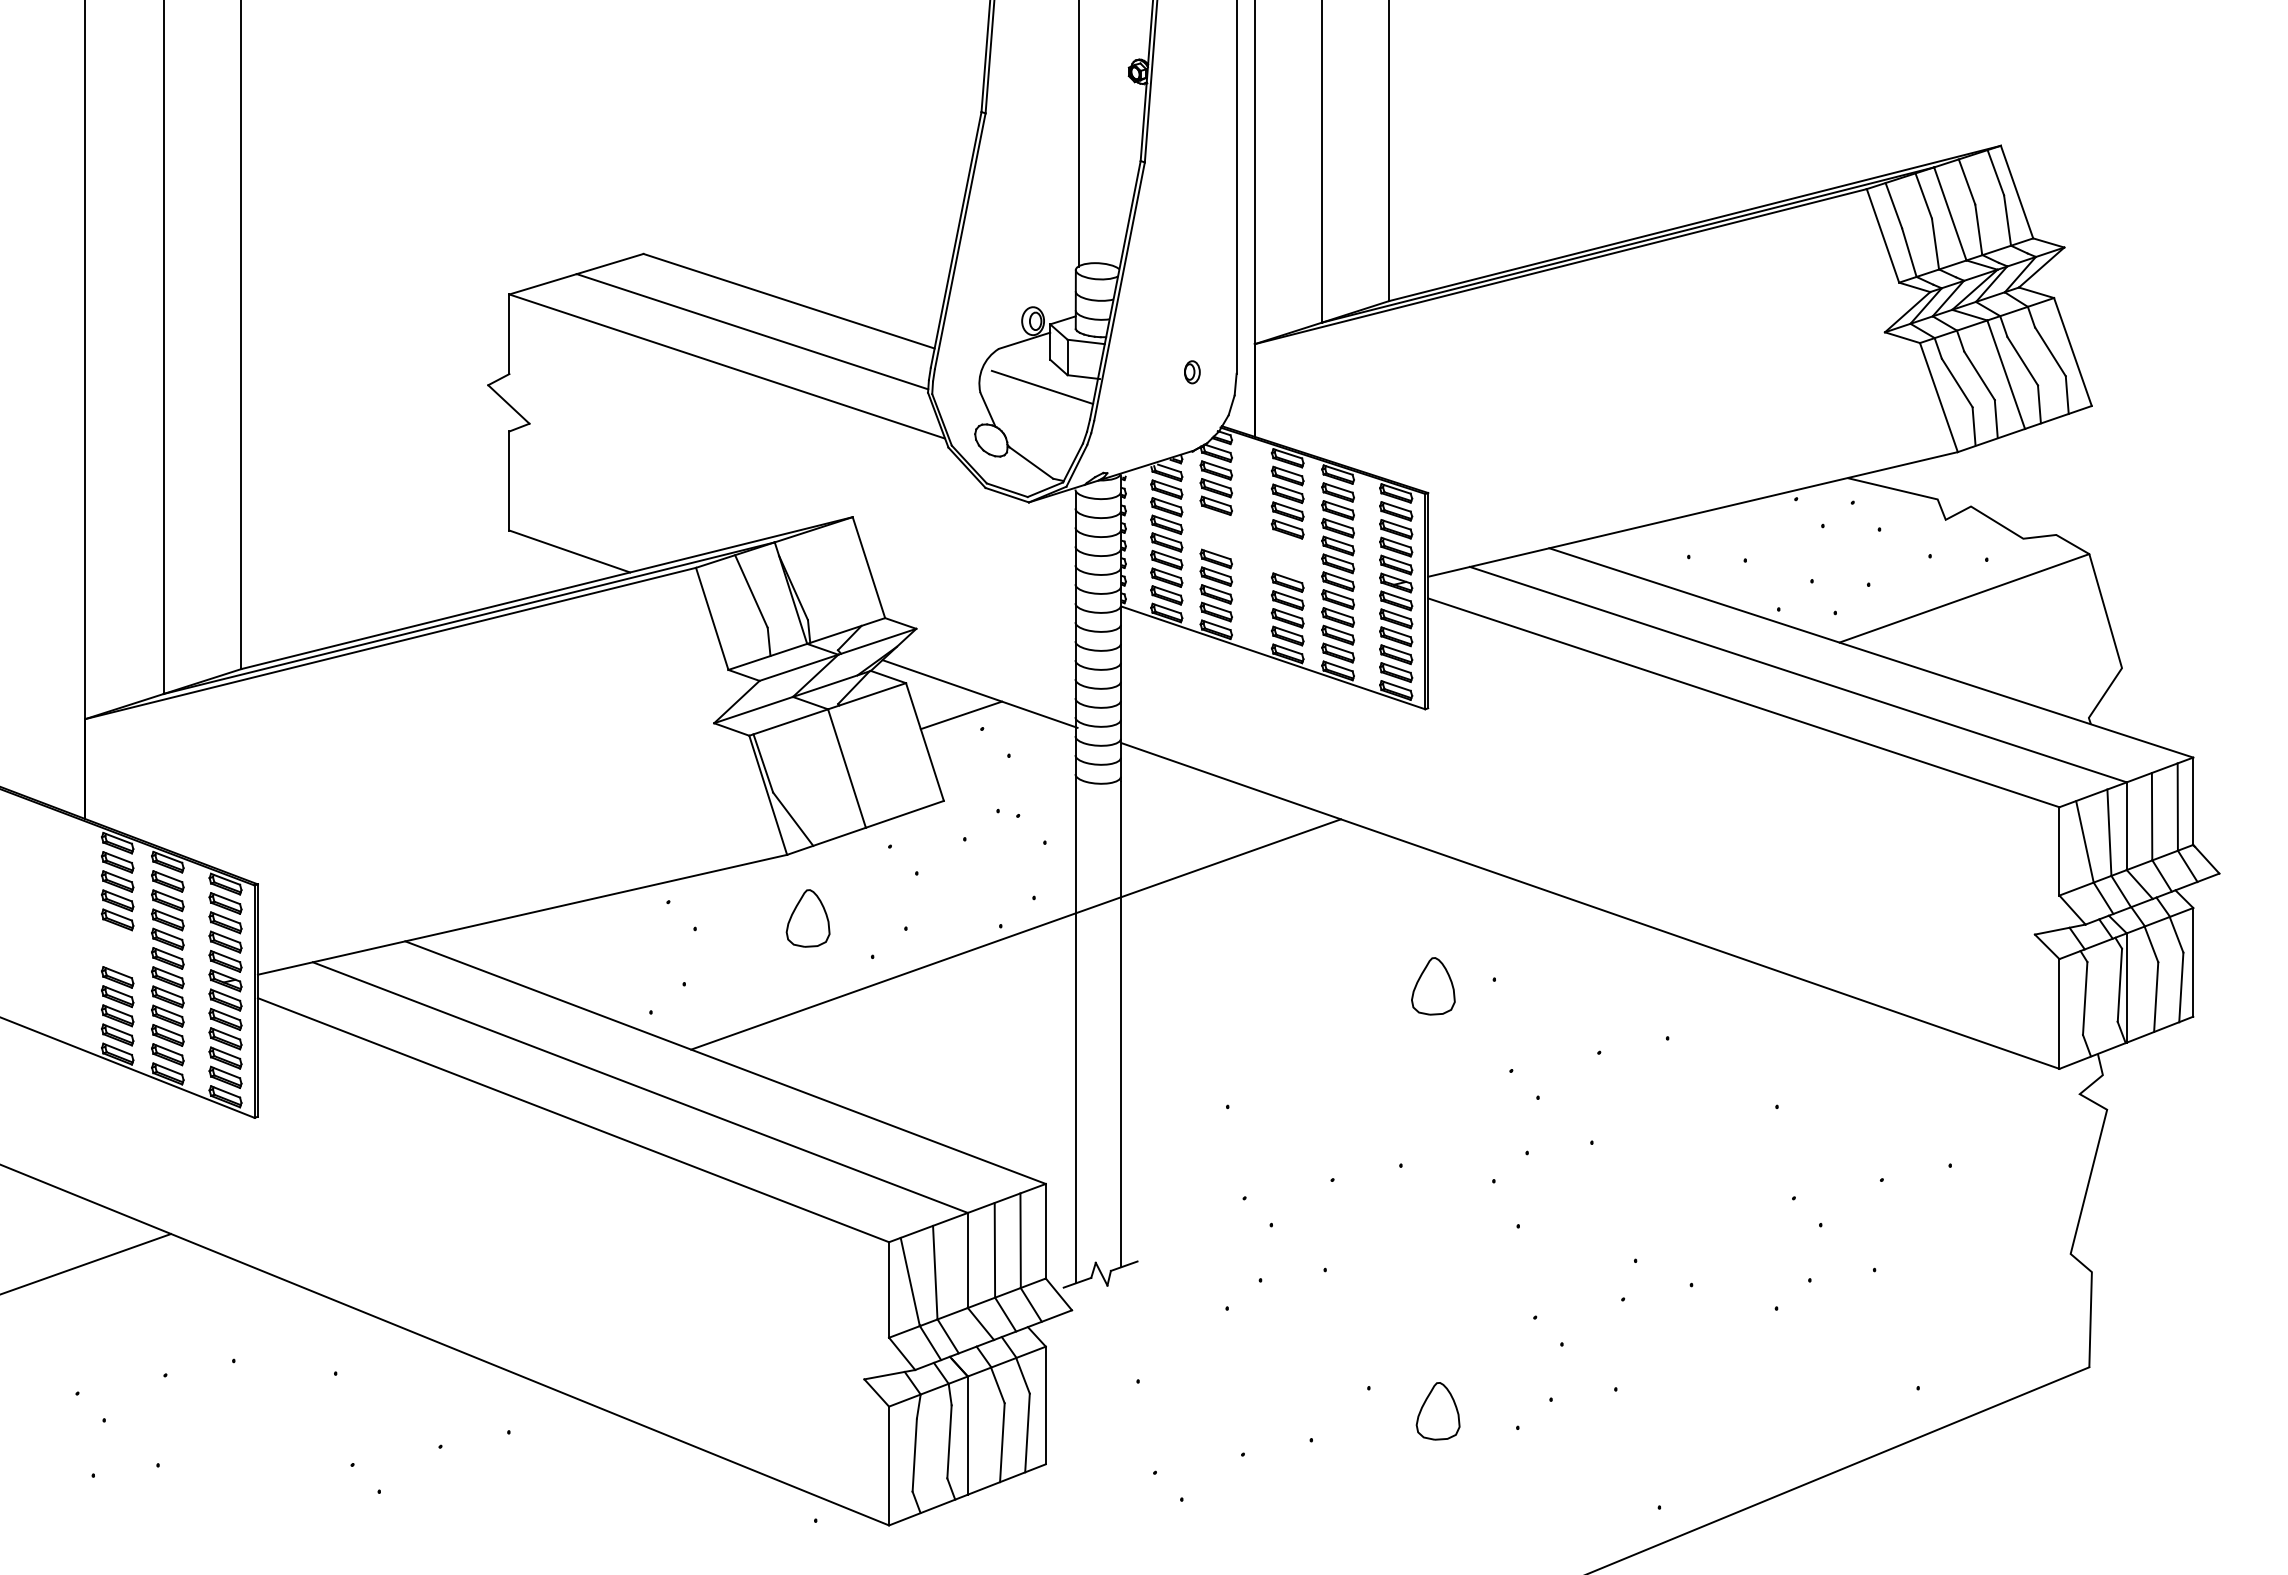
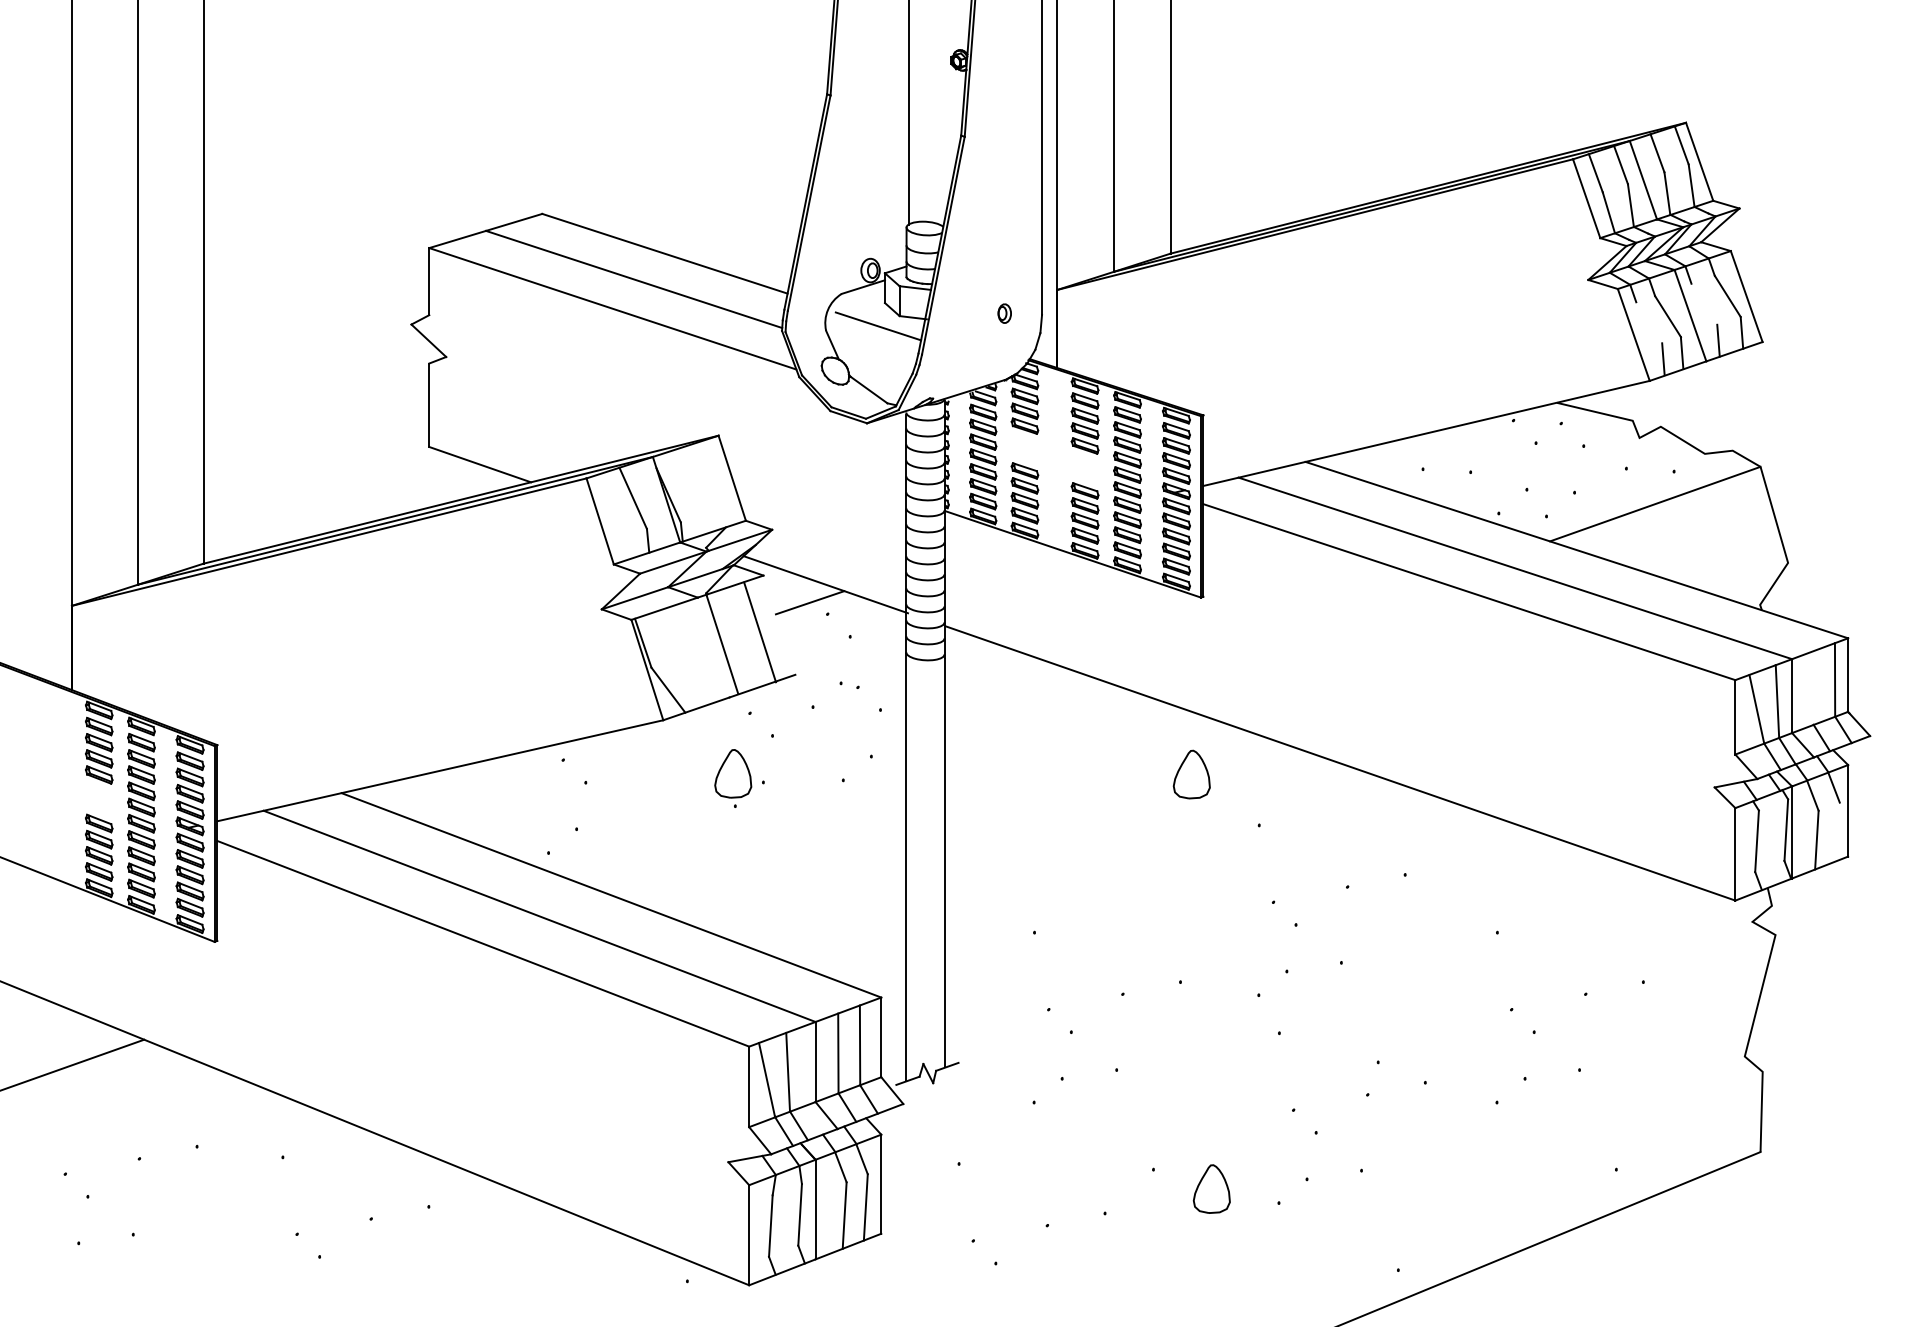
line: (2022, 360) -> (1704, 303), removed
line: (1956, 382) -> (1648, 322), removed
line: (924, 741) -> (721, 643), moved
line: (846, 768) -> (759, 632), moved
line: (2151, 816) -> (1812, 687), removed
part: (807, 918) -> (732, 773), moved
line: (1015, 934) -> (855, 787), removed
part: (1433, 986) -> (1191, 774), moved
line: (2181, 987) -> (1838, 832), removed

